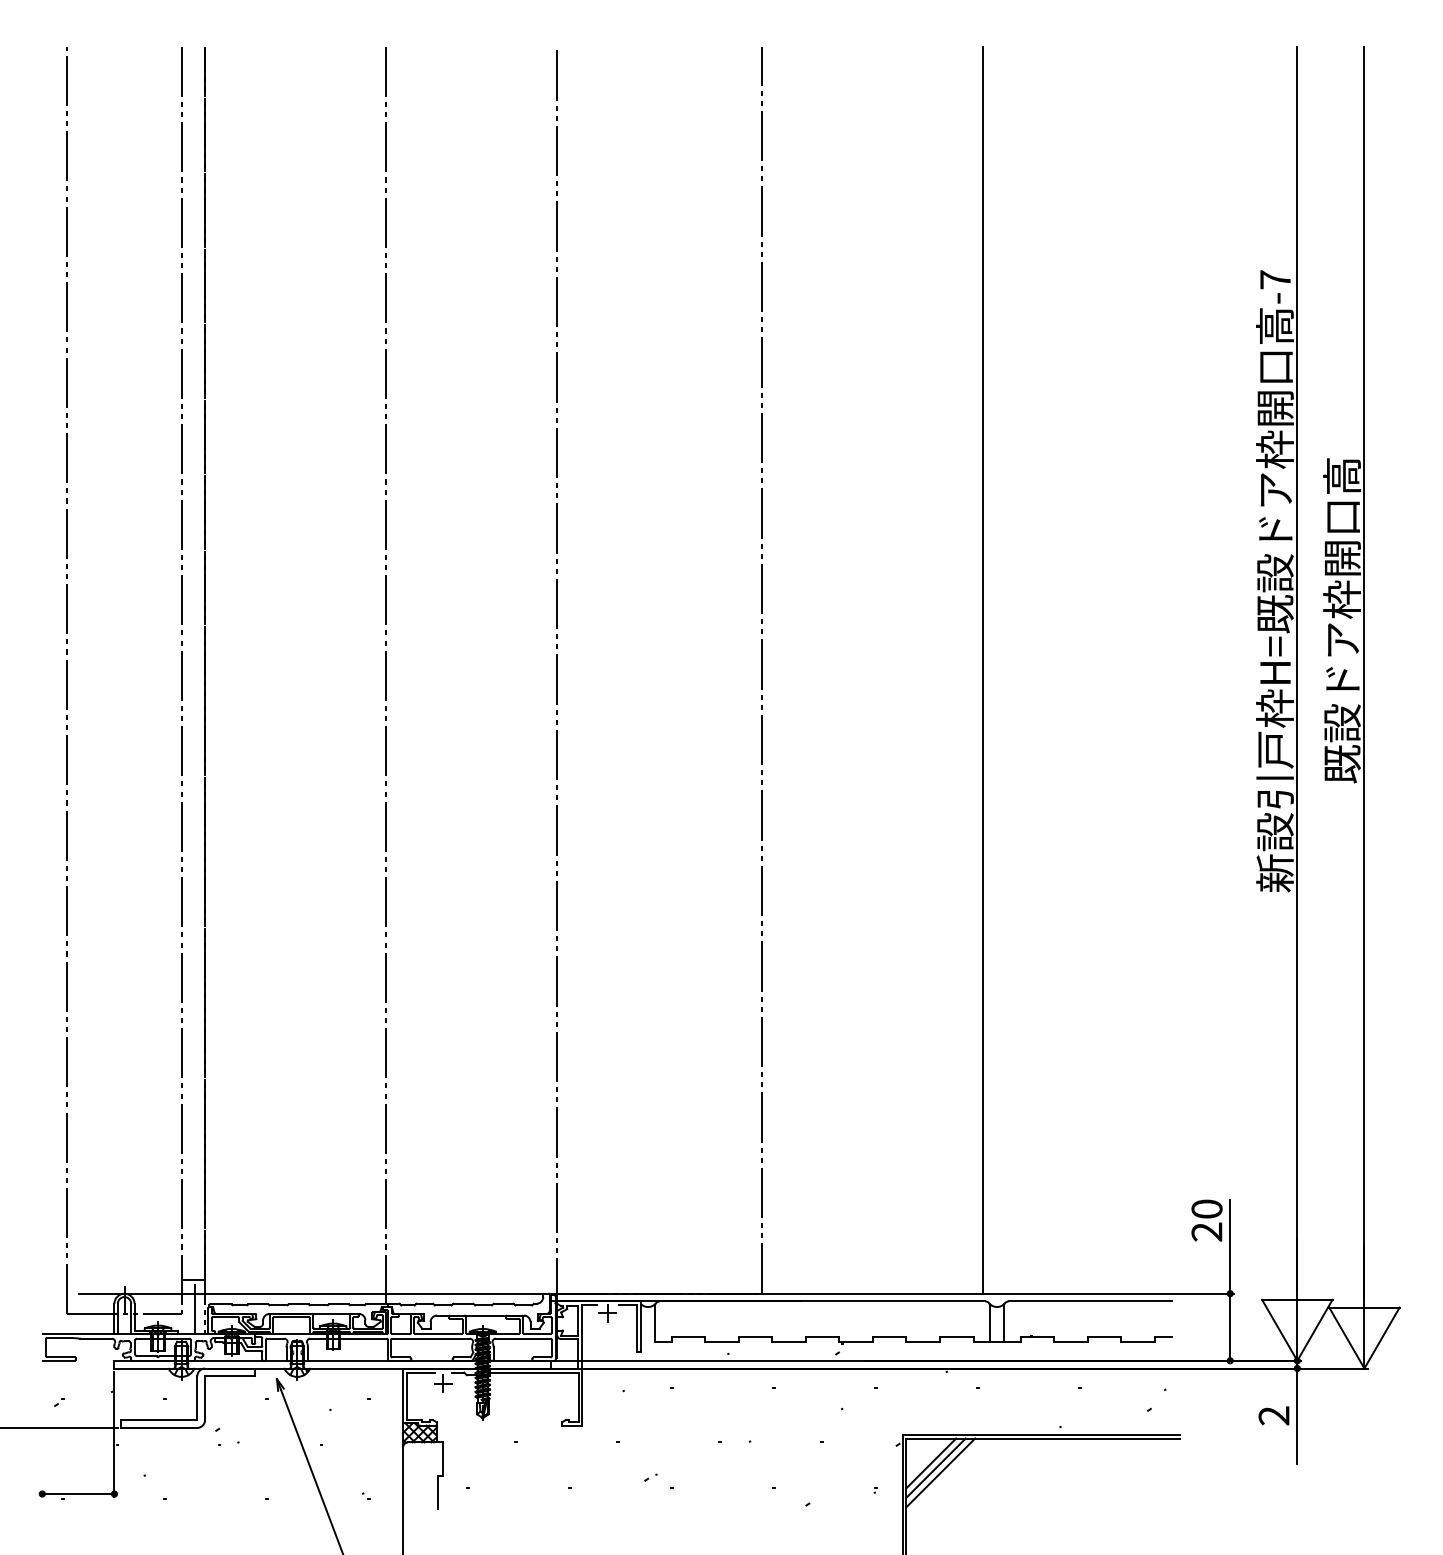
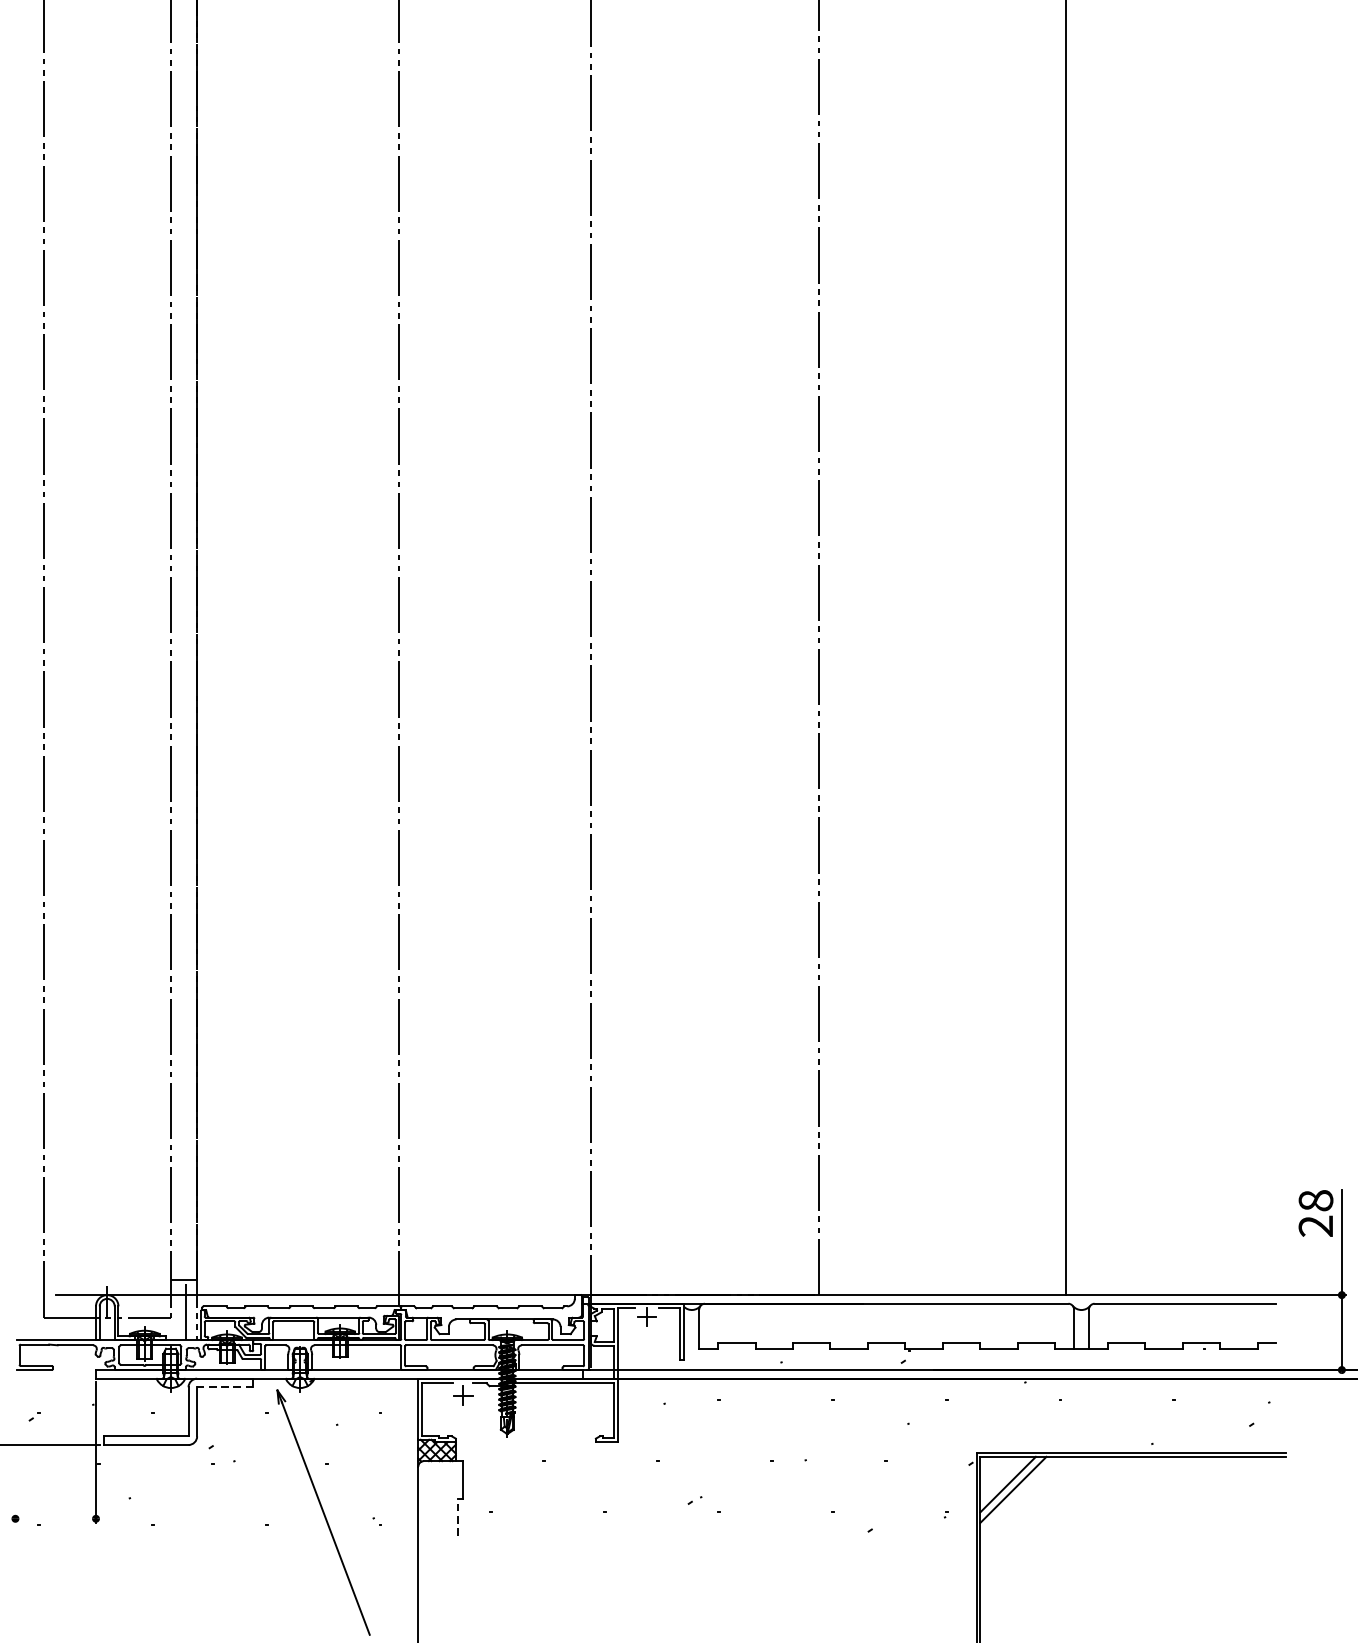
text: (1206, 1208) -> (1315, 1199), 20 -> 28
line: (229, 1376) -> (224, 1387), solid -> dashed
line: (940, 1472) -> (1018, 1494), removed
line: (438, 1492) -> (457, 1517), solid -> dashed
line: (78, 1494) -> (55, 1519), removed

